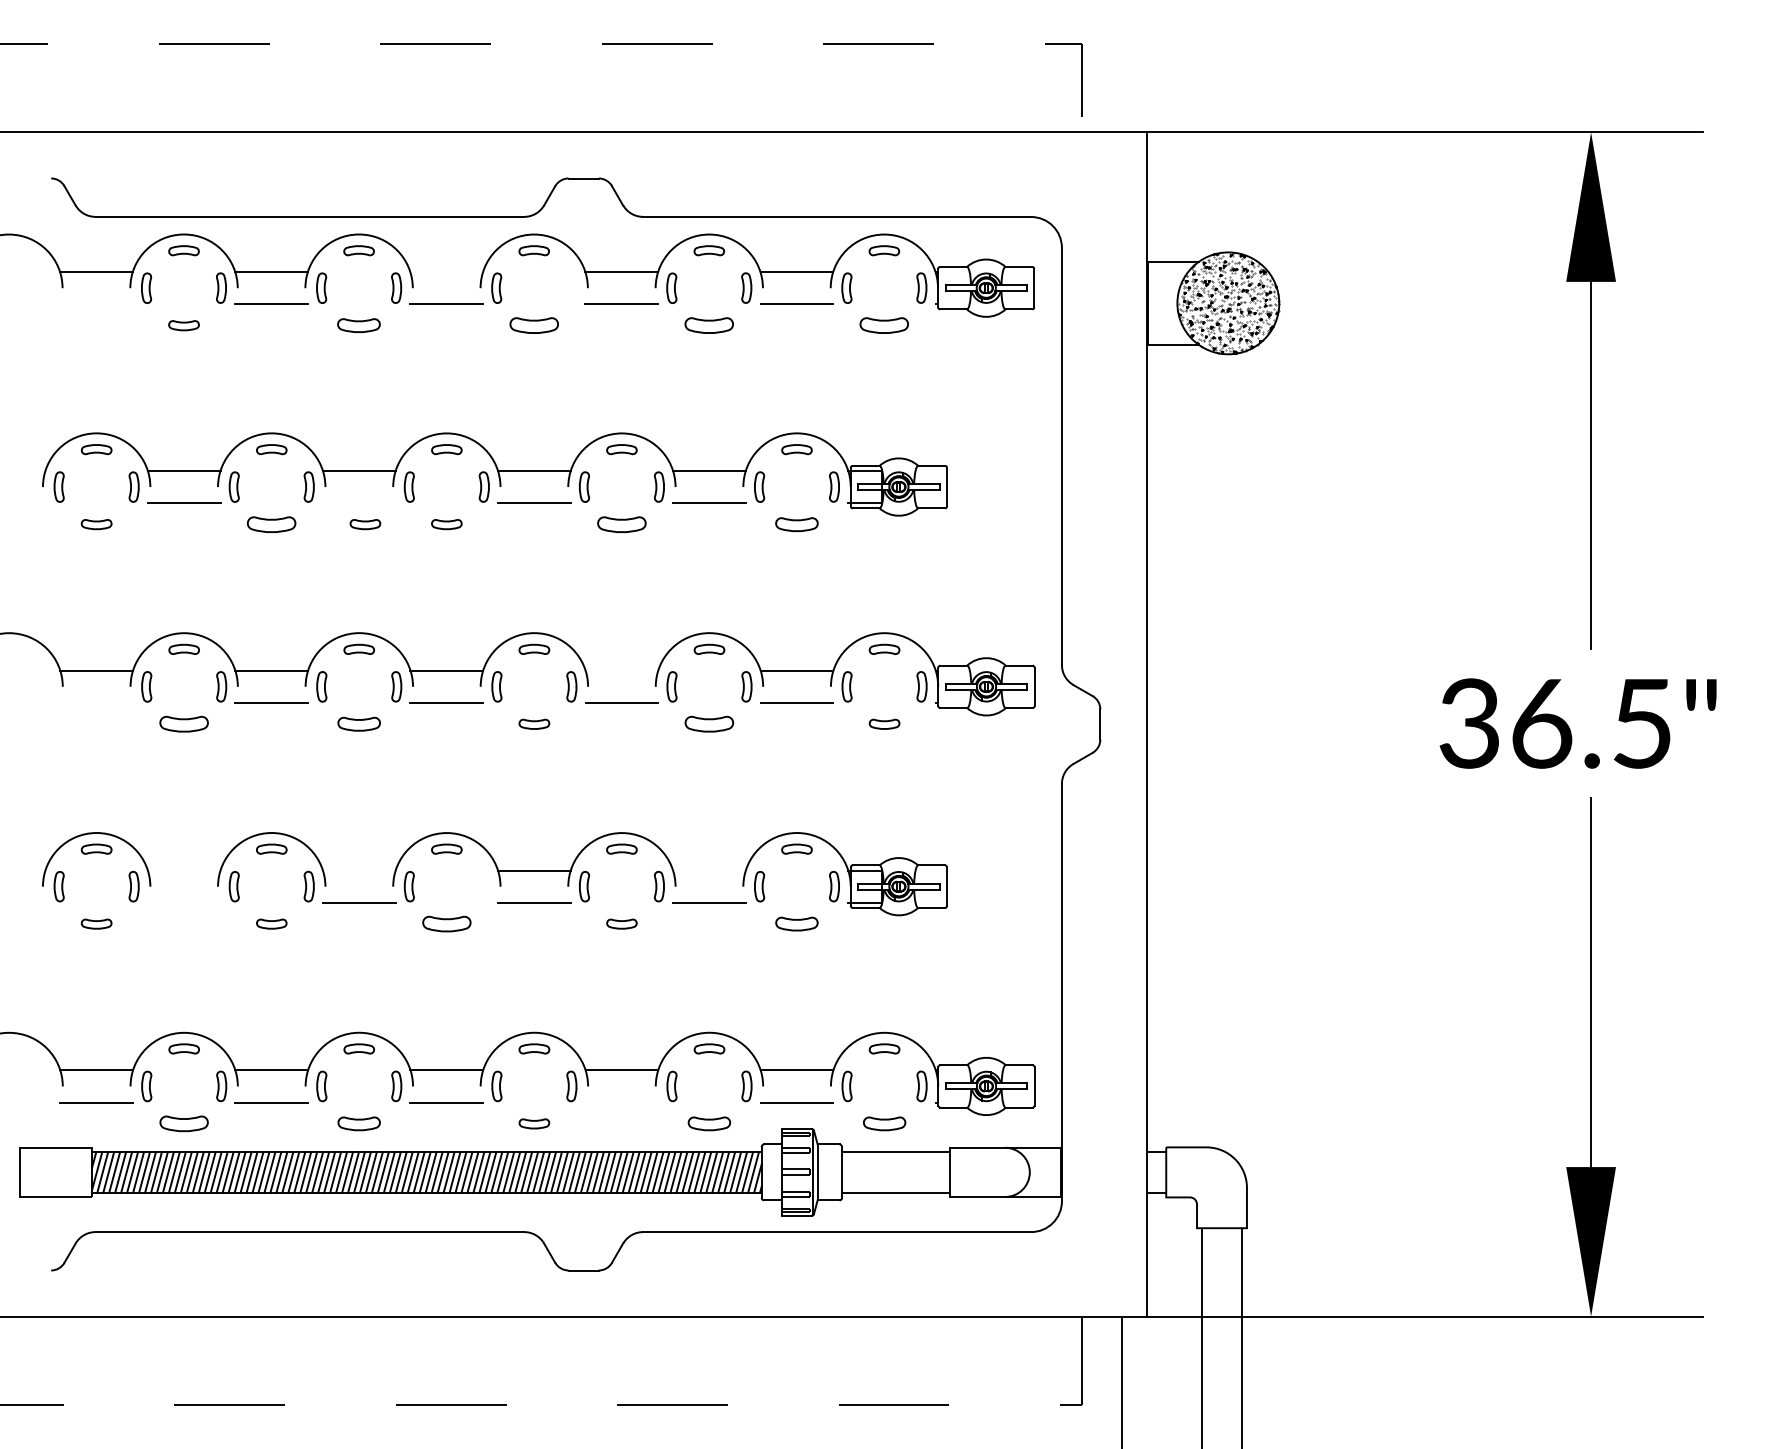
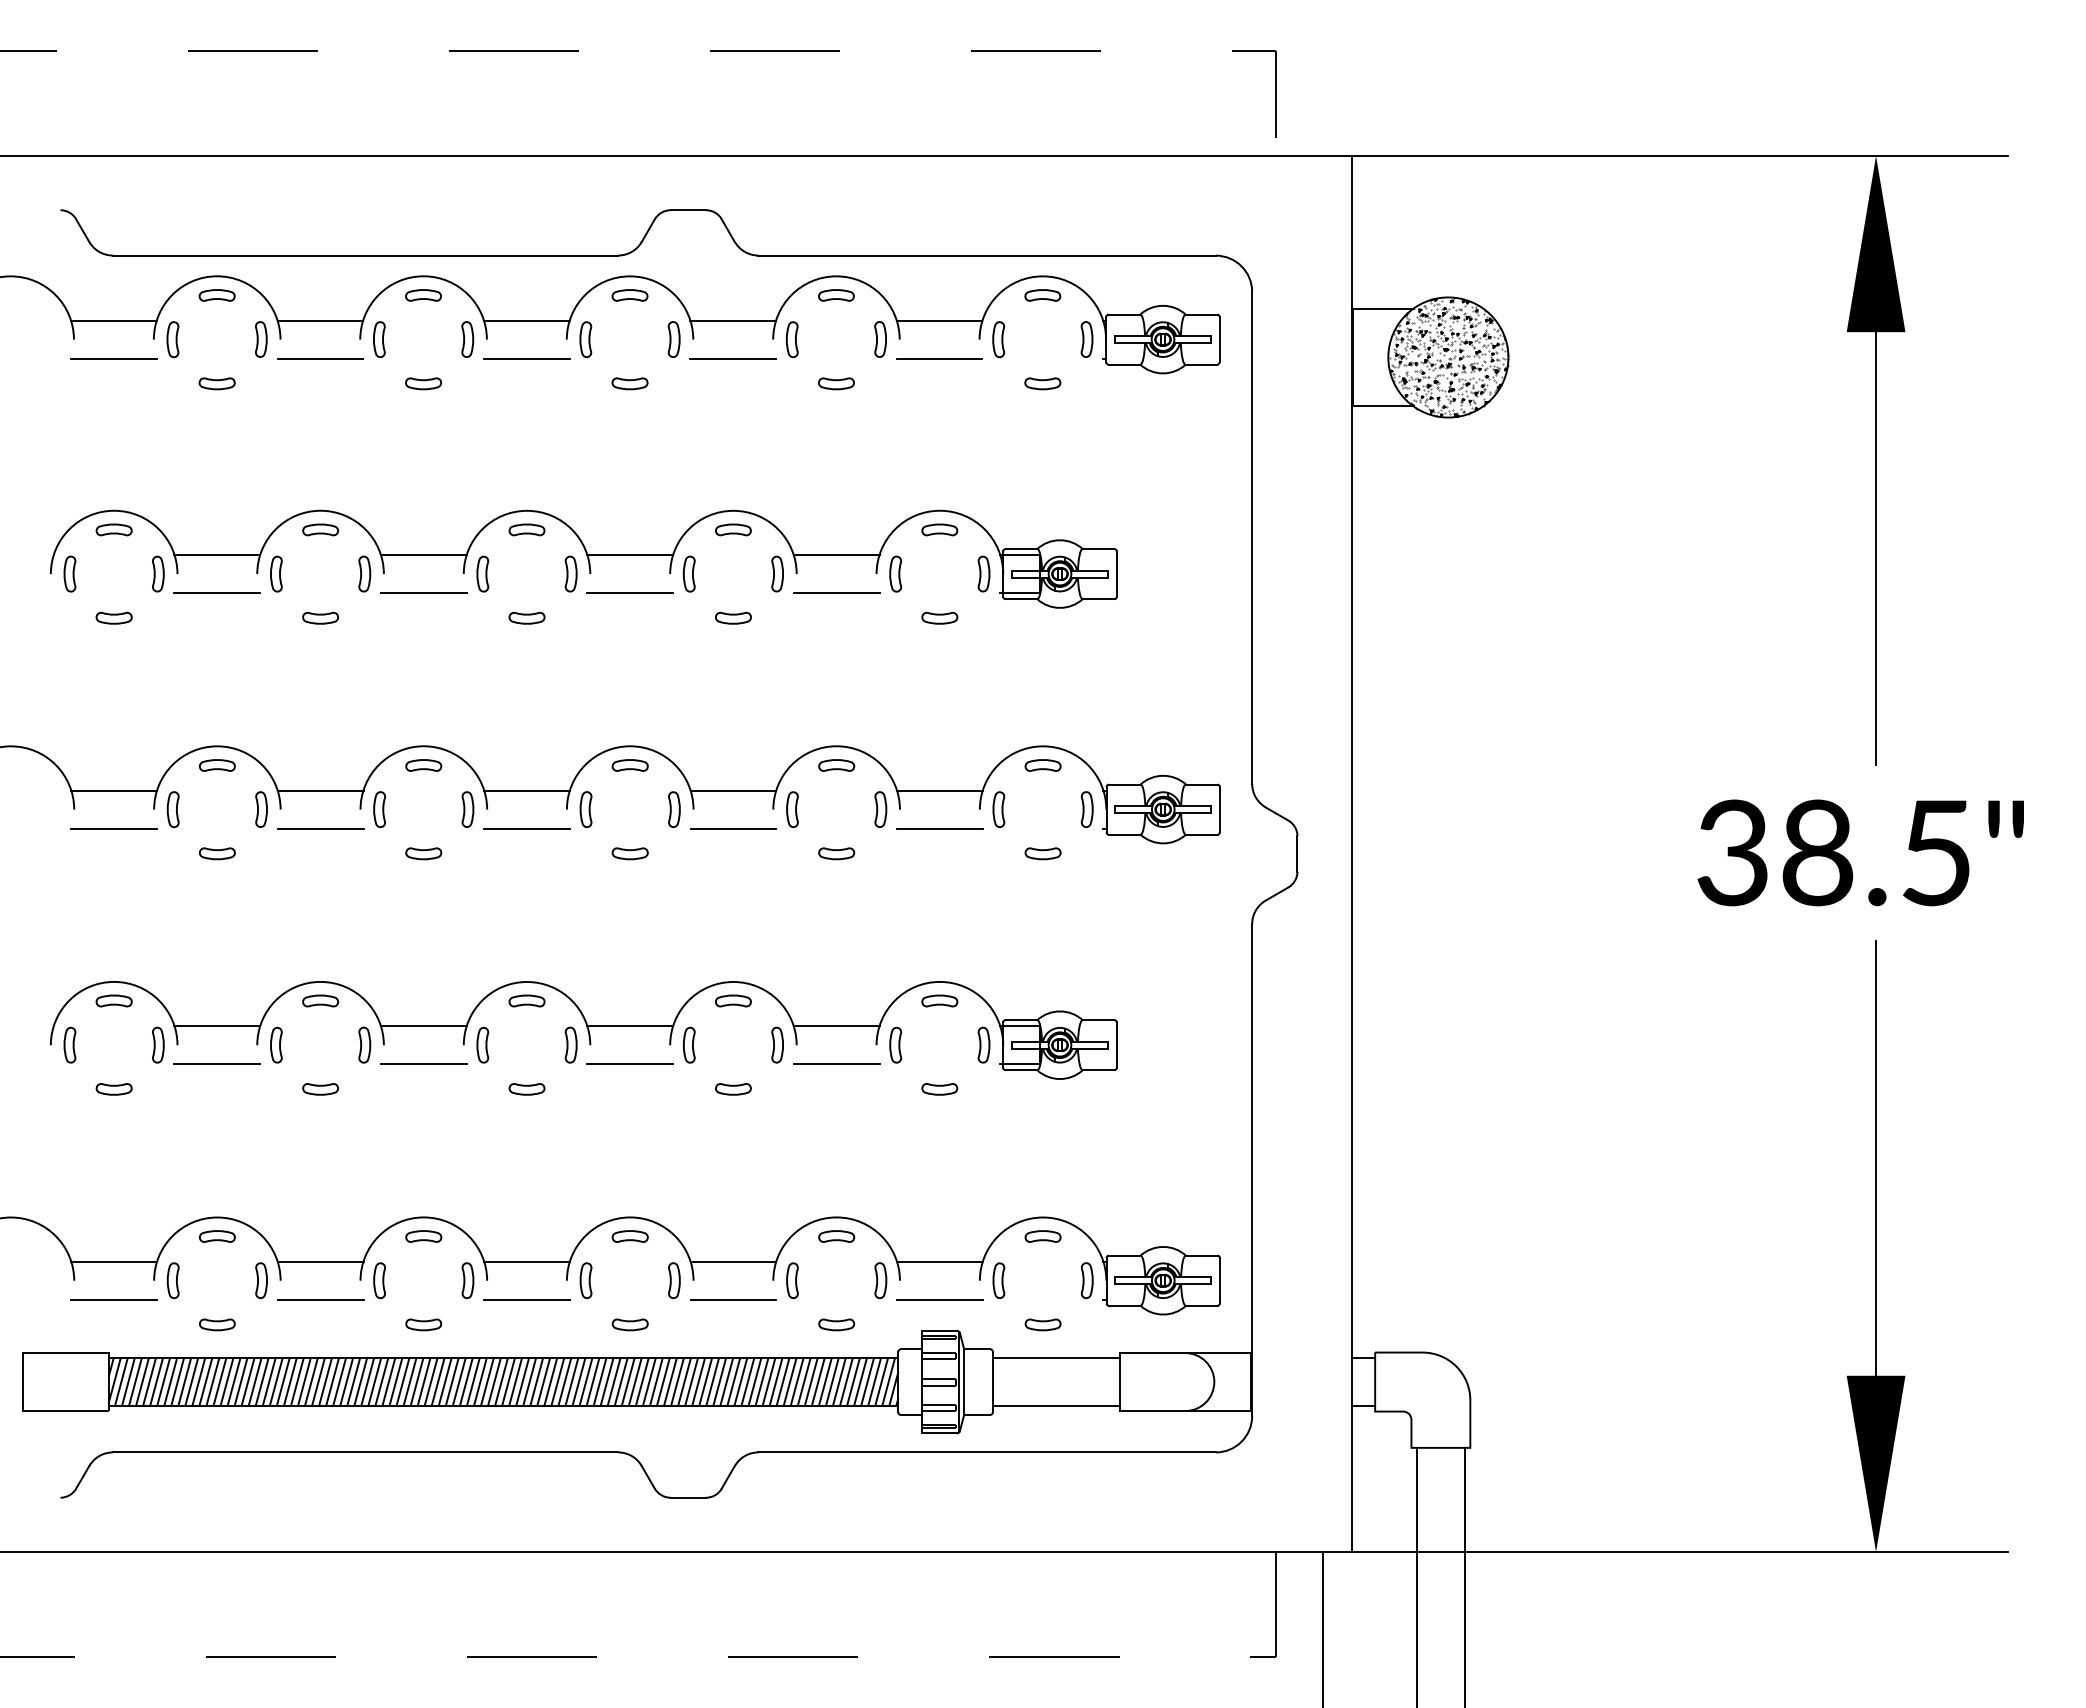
line: (446, 271) -> (526, 320), added
part: (571, 288) -> (673, 339), added
line: (96, 304) -> (113, 358), added
part: (359, 325) -> (423, 383), size x0.71
part: (533, 325) -> (629, 383), size x0.62
part: (709, 325) -> (836, 383), size x0.62
part: (884, 325) -> (1042, 383), size x0.62
line: (359, 503) -> (423, 593), added
part: (271, 523) -> (320, 617), size x0.62
part: (364, 523) -> (430, 617), removed
part: (621, 523) -> (733, 617), size x0.62
part: (796, 523) -> (939, 617), size x0.71
line: (621, 670) -> (733, 790), added
line: (96, 702) -> (114, 828), added
text: (1541, 723) -> (1817, 852), 36.5" -> 38.5"
part: (184, 724) -> (217, 853), size x0.62
part: (359, 724) -> (423, 853), size x0.71
part: (709, 724) -> (836, 853), size x0.62
line: (184, 870) -> (217, 1026), added
line: (359, 870) -> (423, 1026), added
line: (709, 870) -> (836, 1026), added
part: (483, 886) -> (570, 1044), added
line: (184, 903) -> (217, 1064), added
part: (446, 924) -> (526, 1089), size x0.62
part: (796, 924) -> (939, 1089), size x0.71
line: (621, 1102) -> (733, 1299), added
part: (184, 1123) -> (217, 1324), size x0.62
part: (359, 1123) -> (423, 1324), size x0.71
part: (709, 1123) -> (836, 1324), size x0.71
part: (884, 1123) -> (1042, 1324), size x0.71

